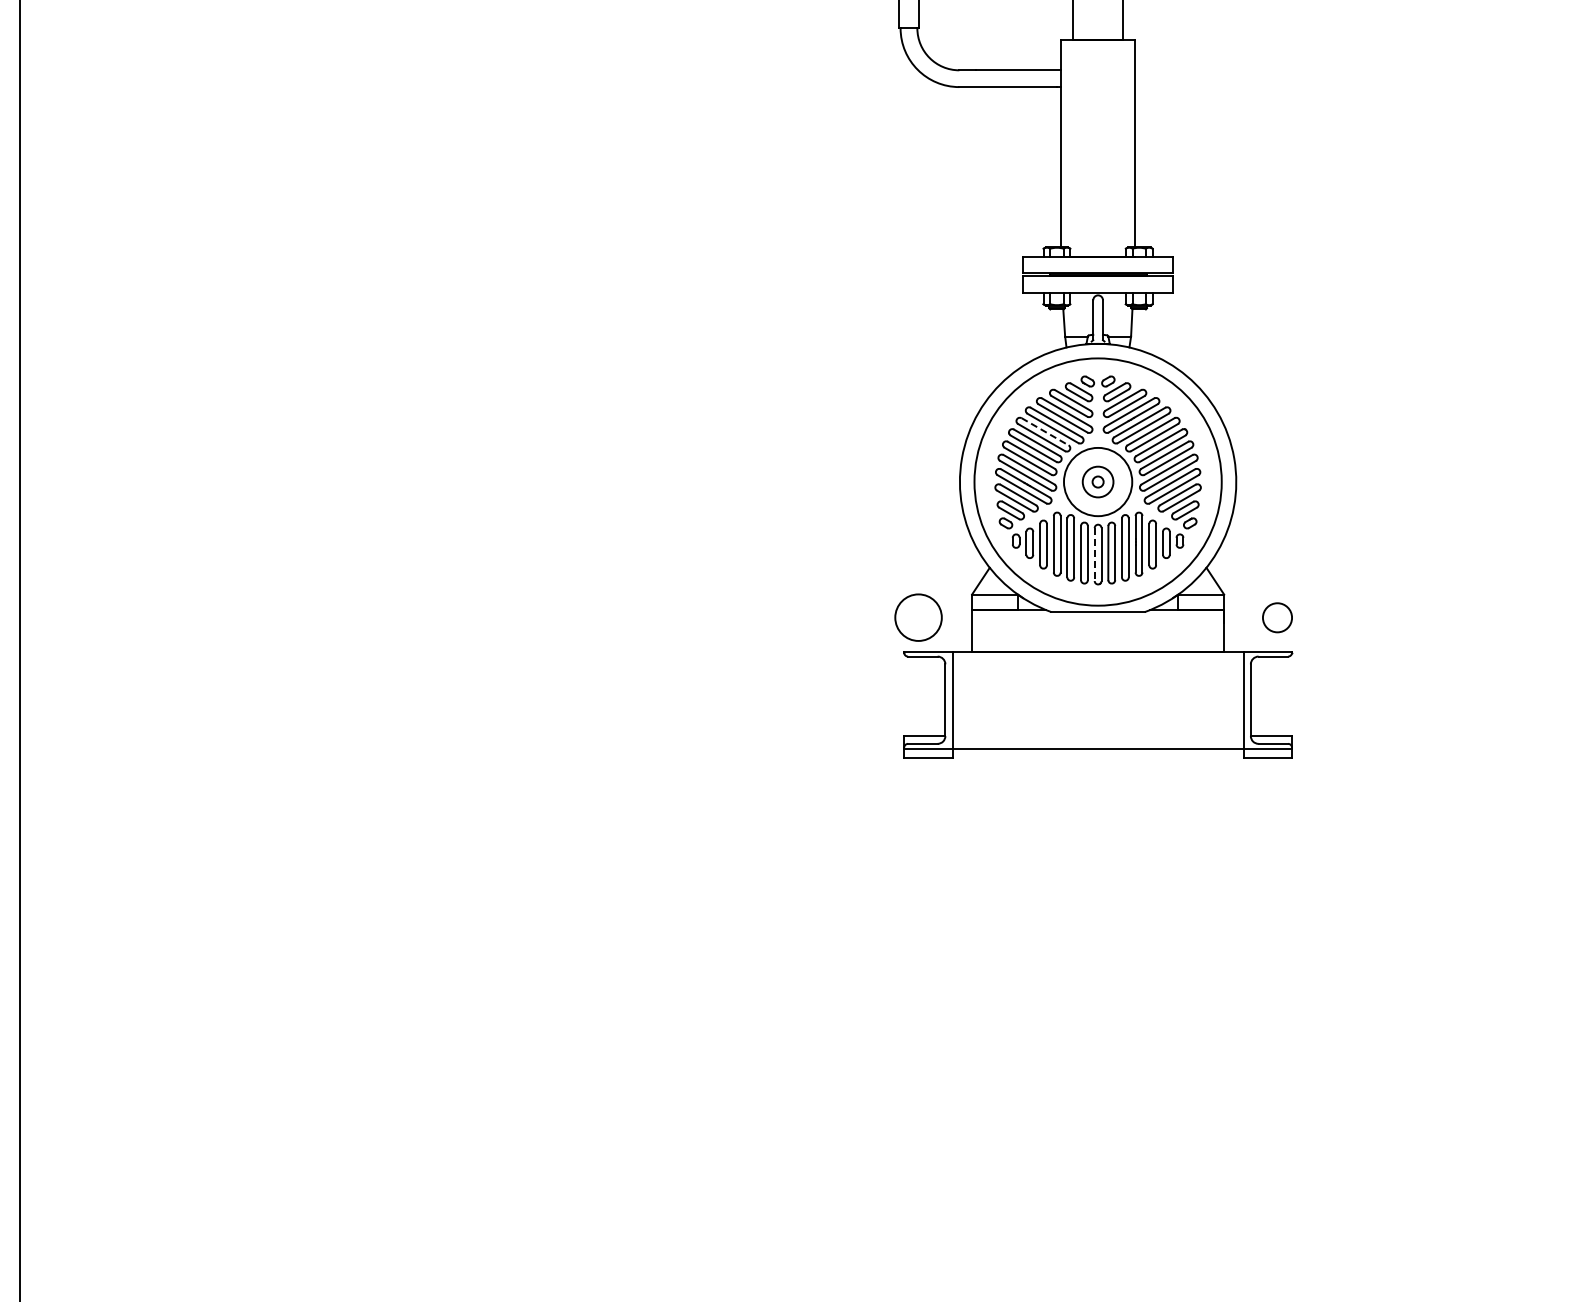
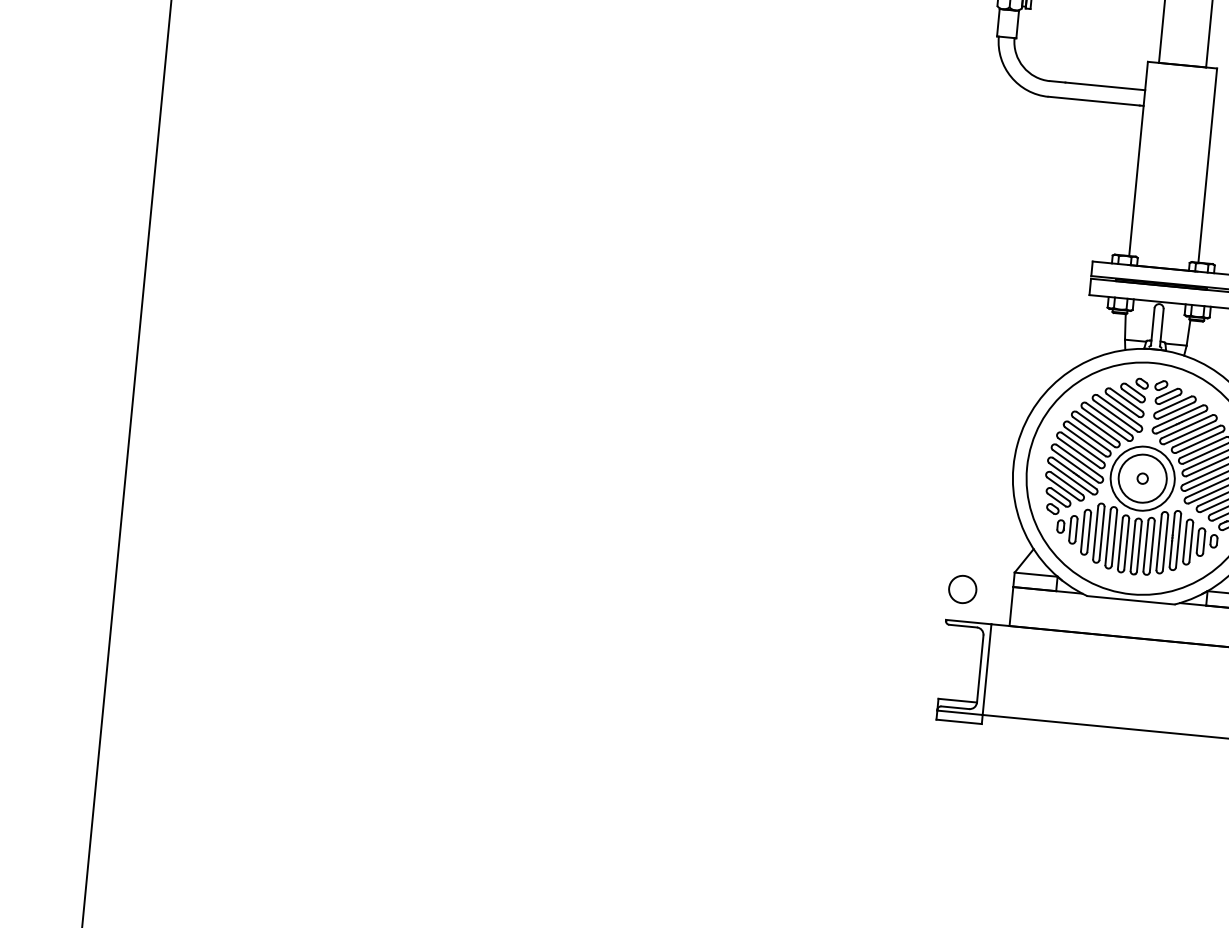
line: (1045, 431) -> (1098, 426), dashed -> solid
circle: (1097, 481) -> (1142, 478), size x1.67
line: (1094, 555) -> (1132, 547), dashed -> solid
circle: (918, 617) -> (962, 589), size x0.62

